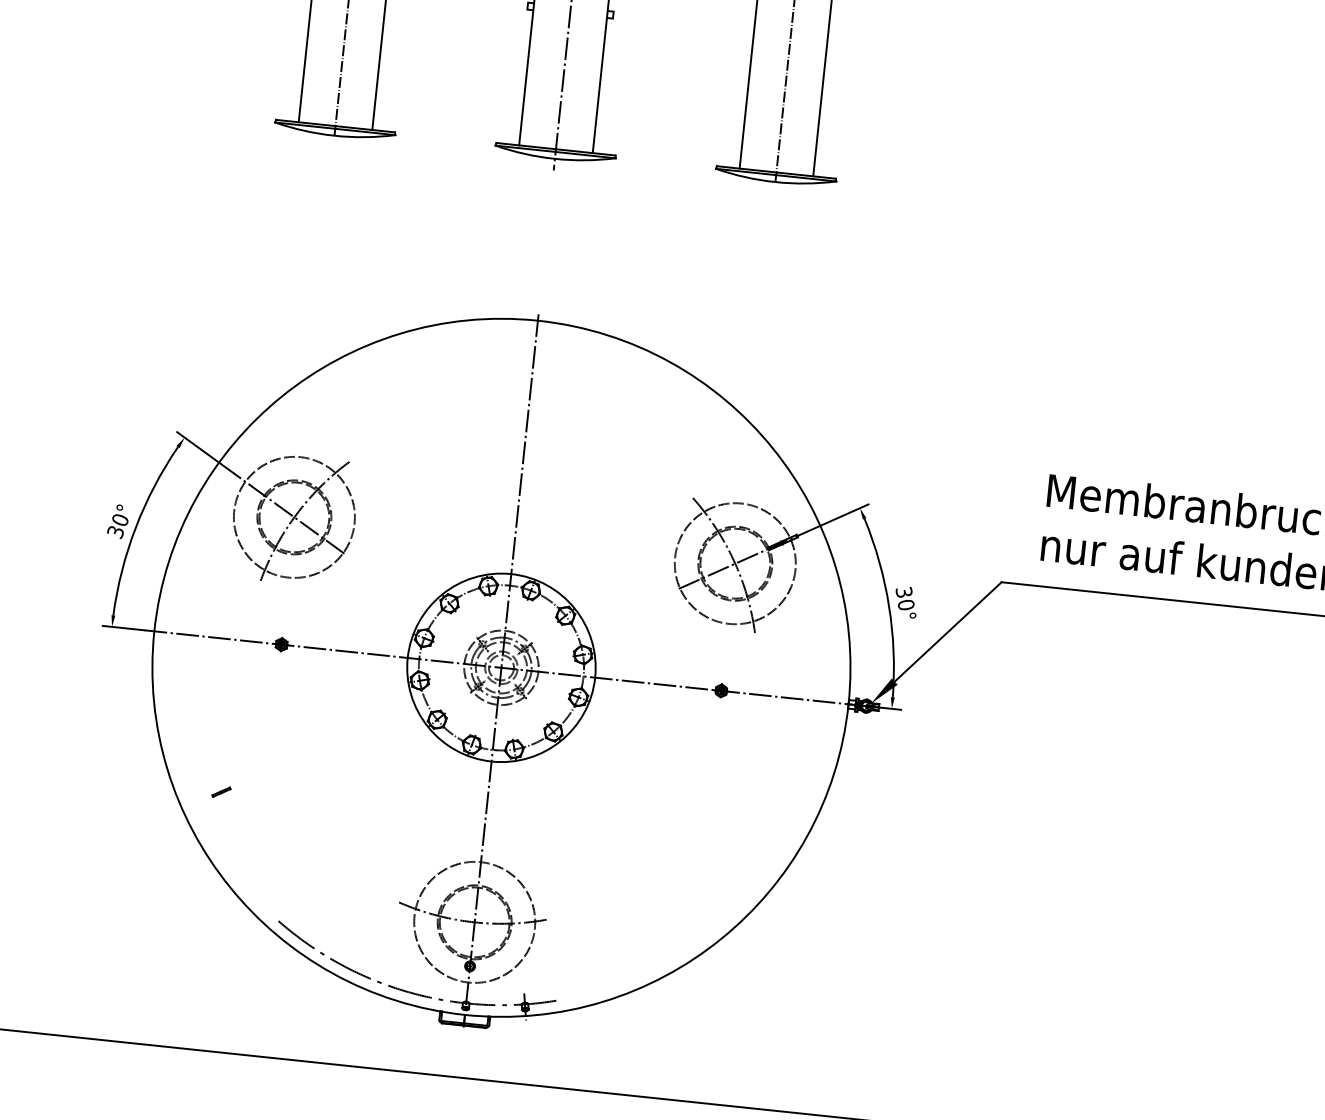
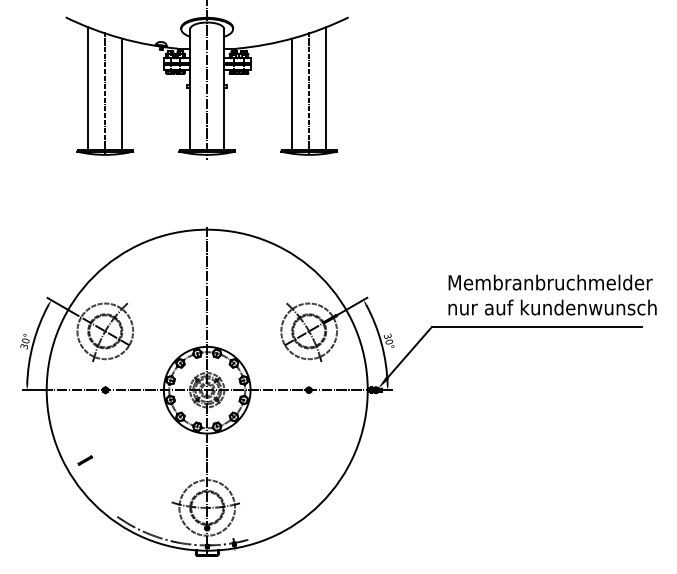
part: (220, 791) -> (84, 460), size x1.67

